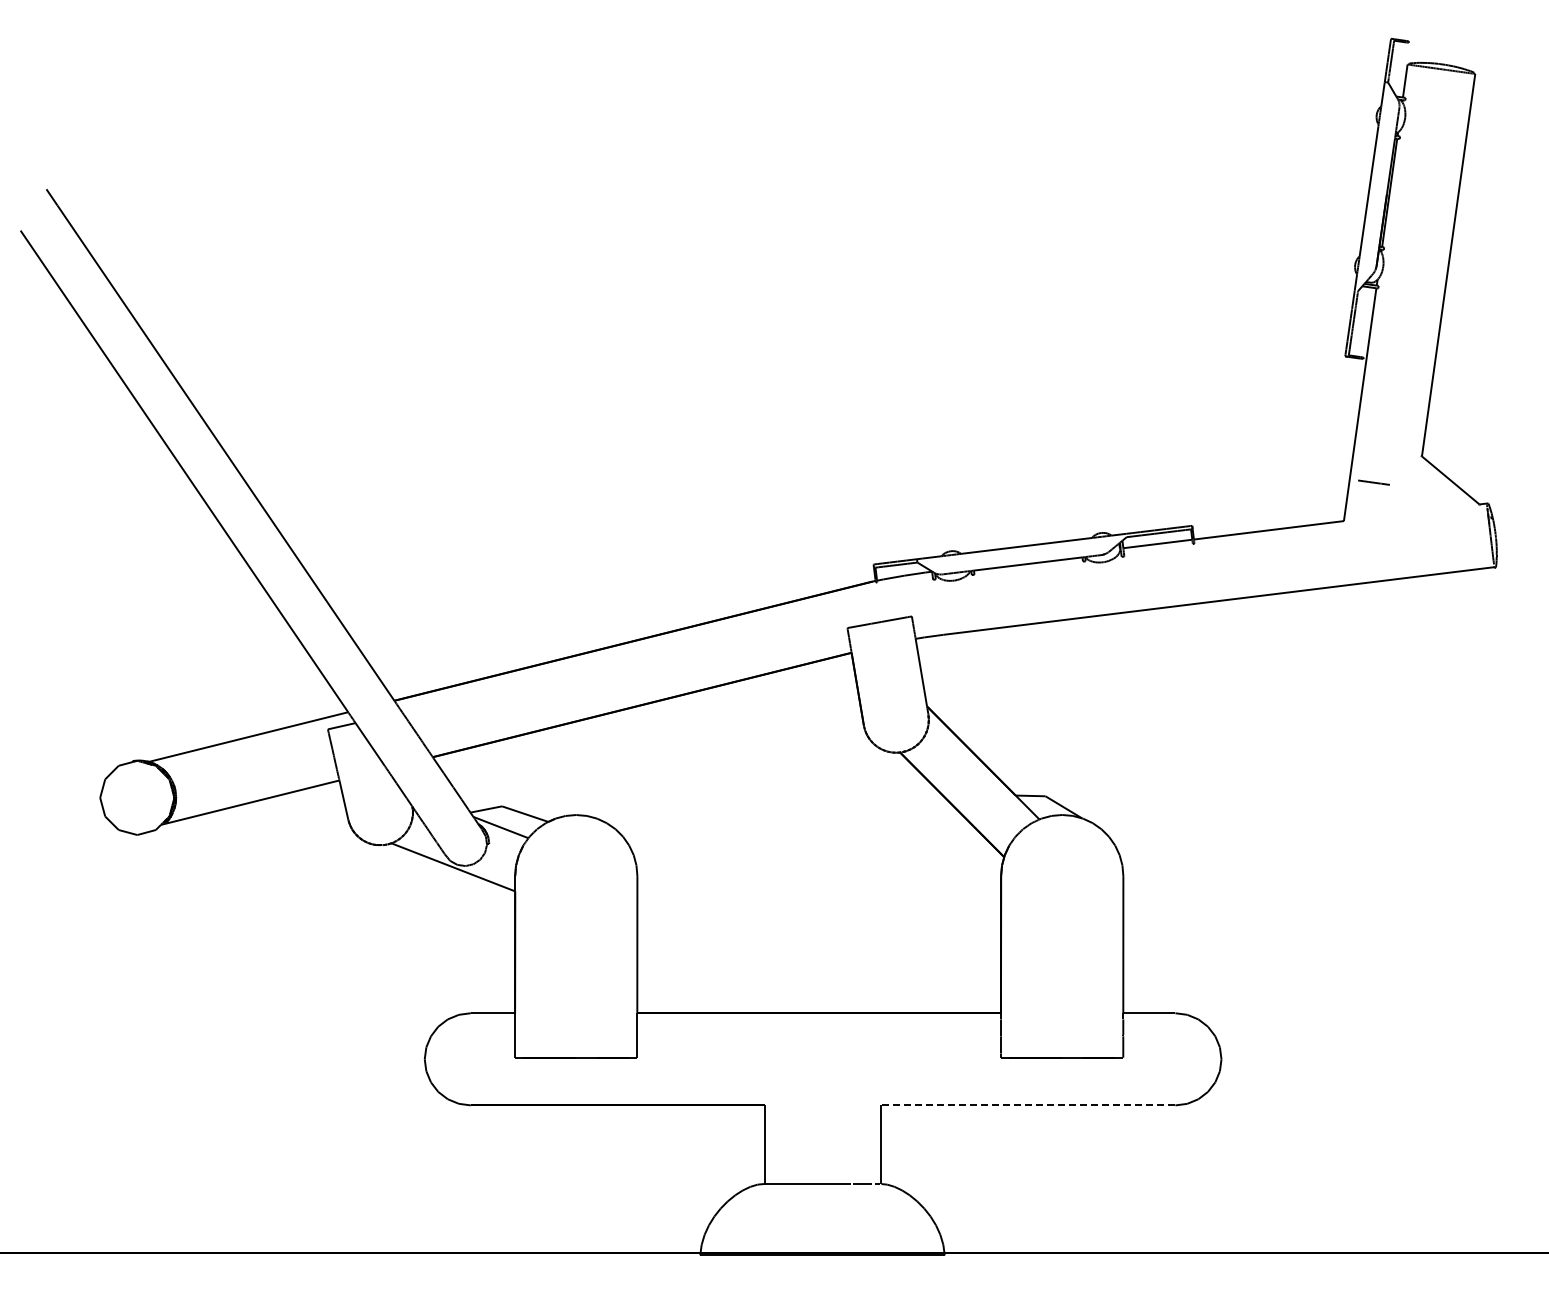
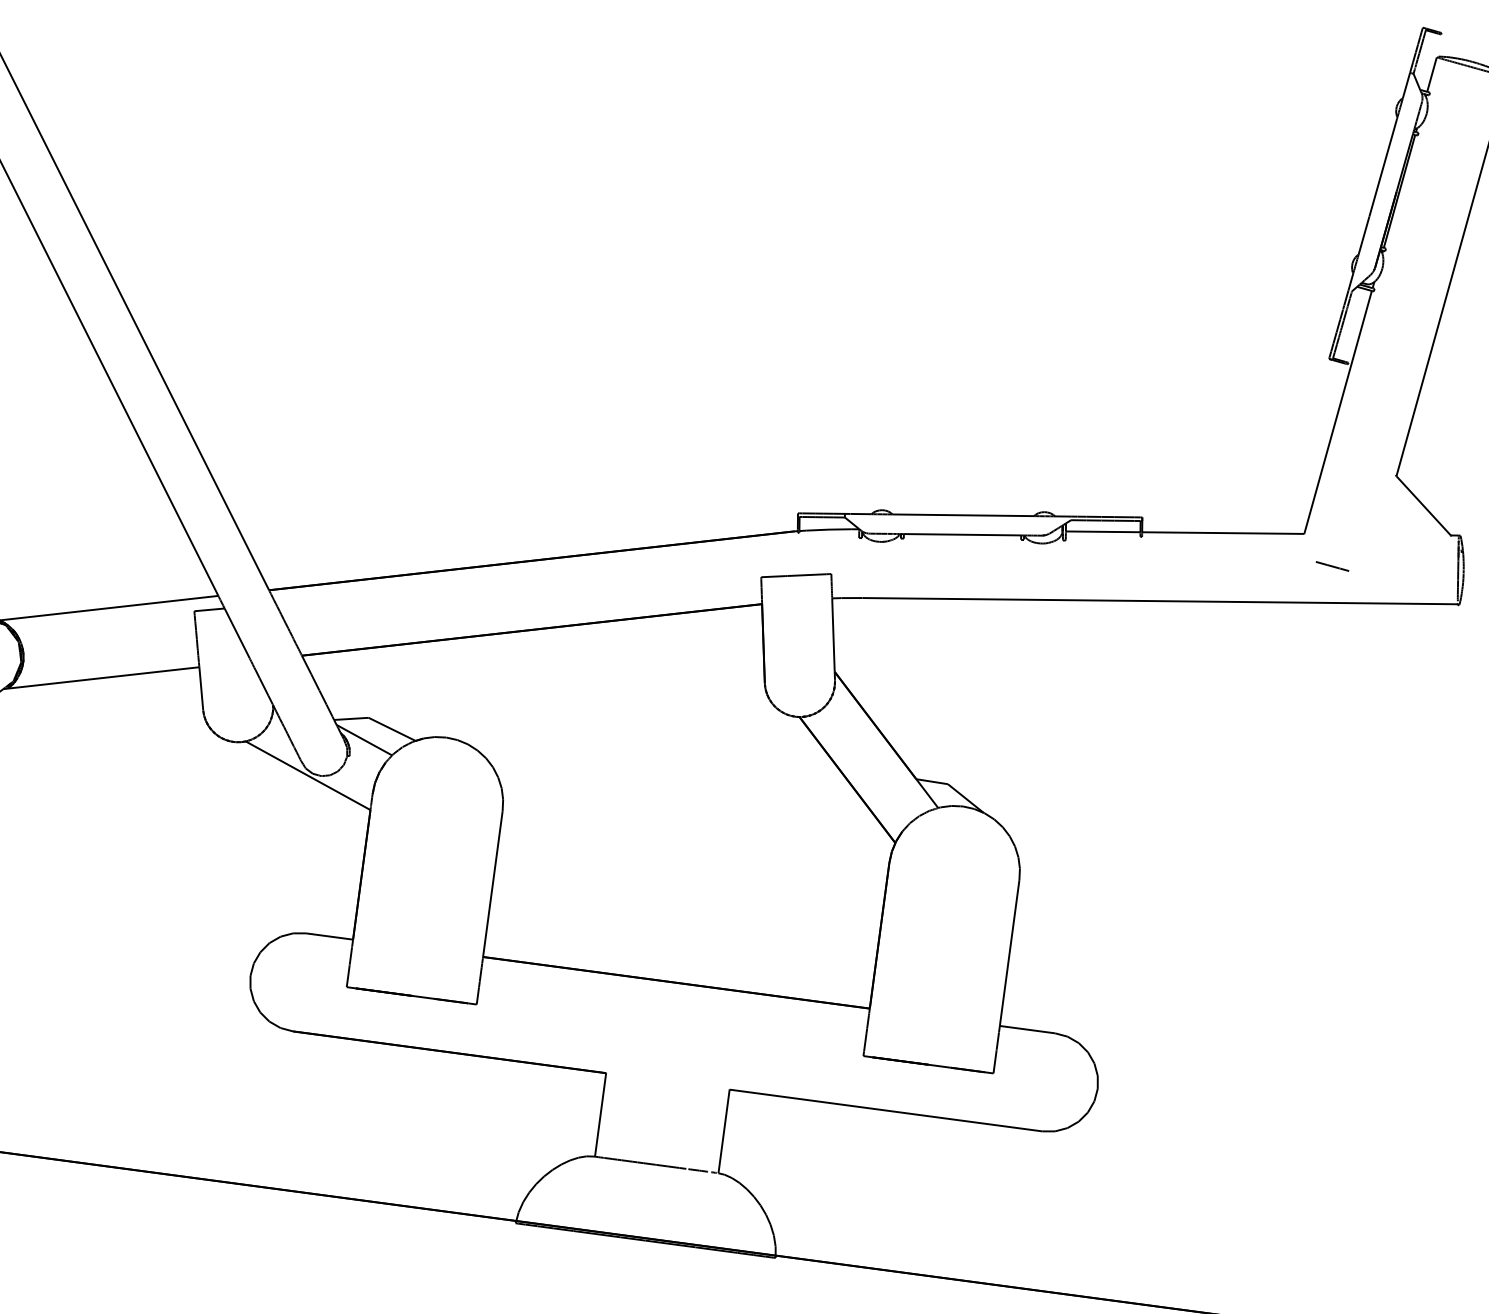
line: (1373, 482) -> (1332, 566), moved
line: (1028, 1105) -> (885, 1110), dashed -> solid

